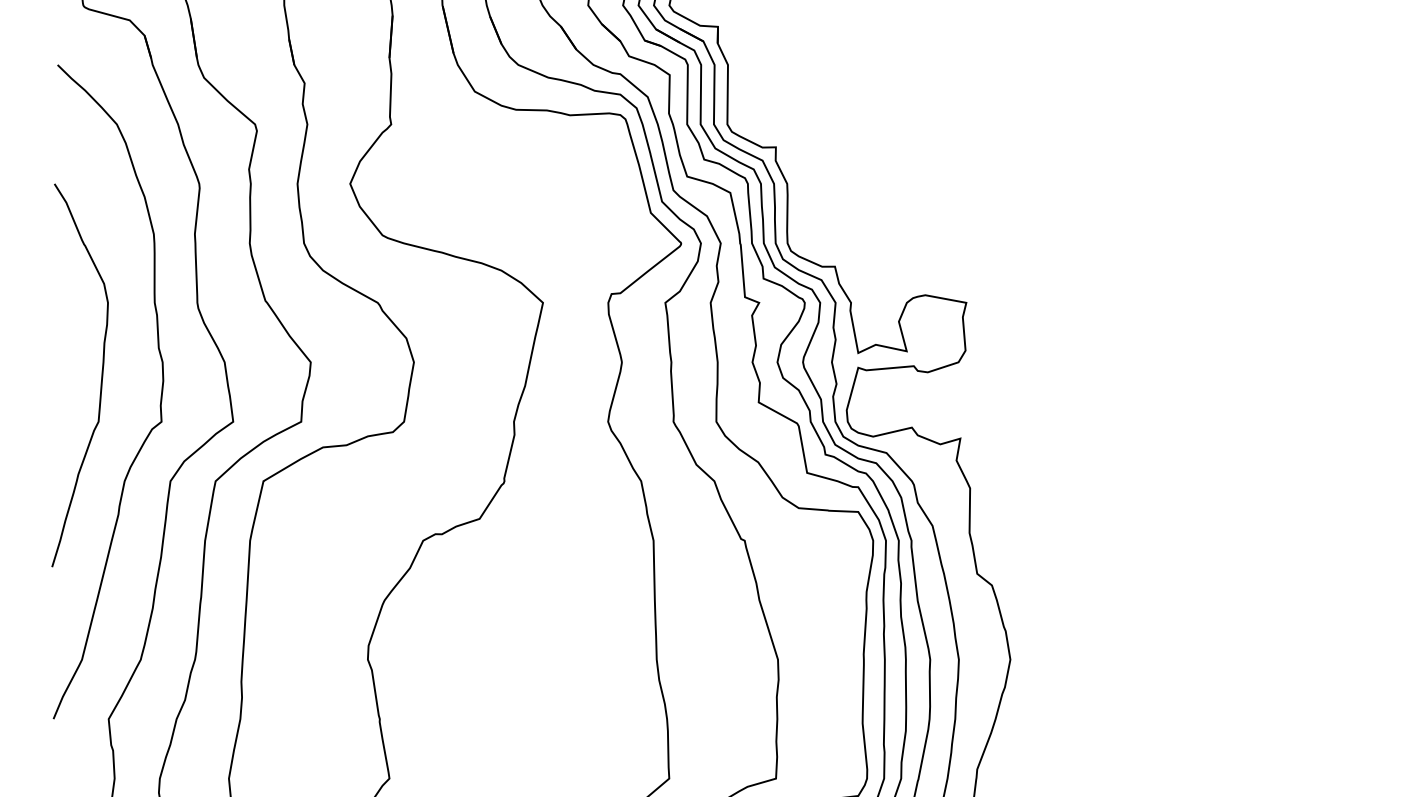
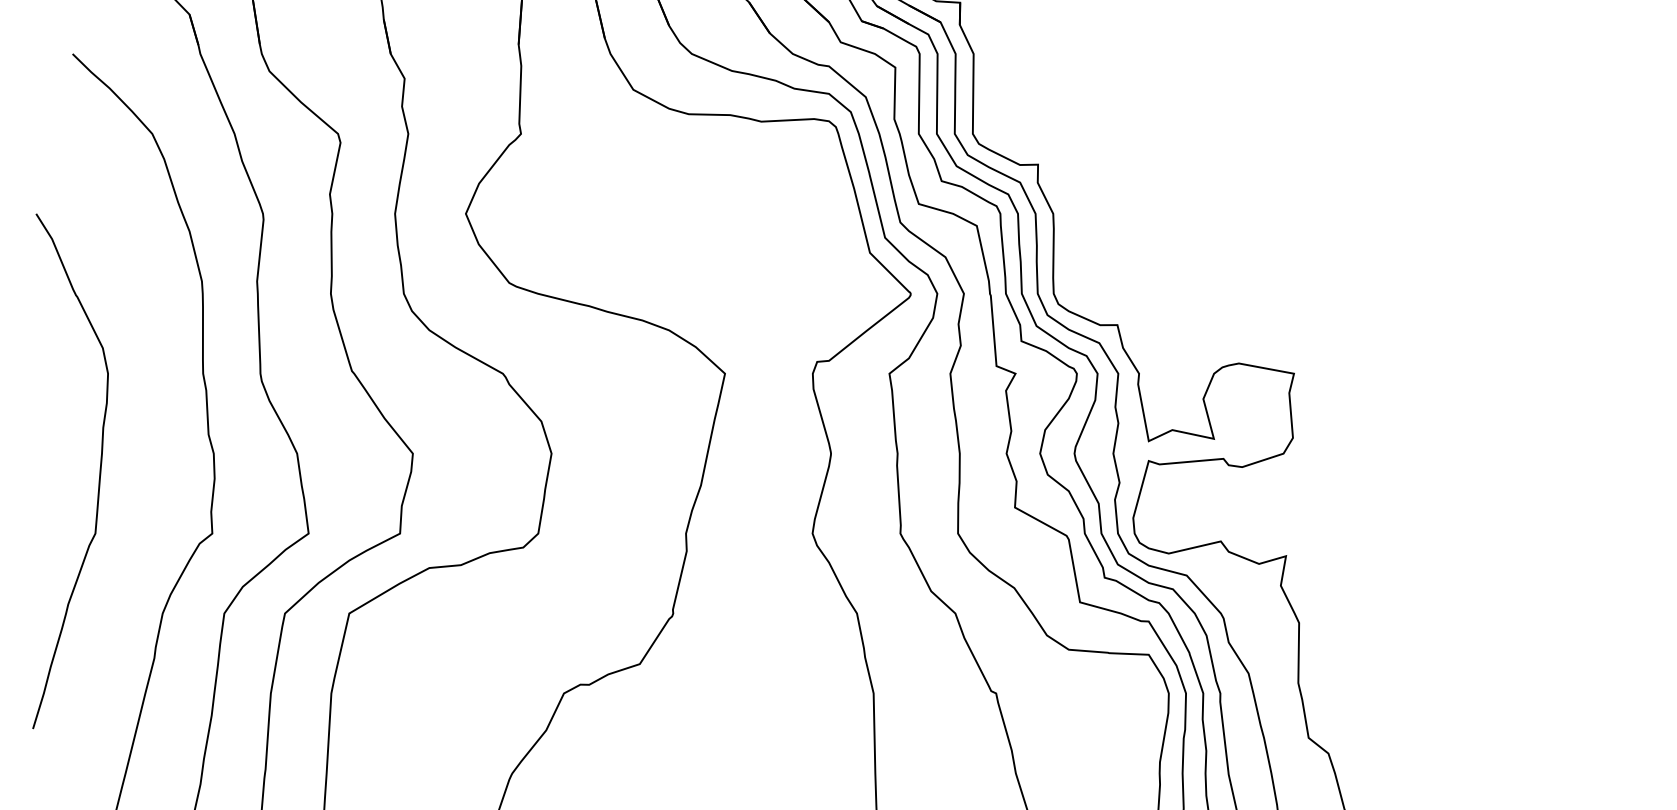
curve: (101, 375) -> (99, 471), moved

